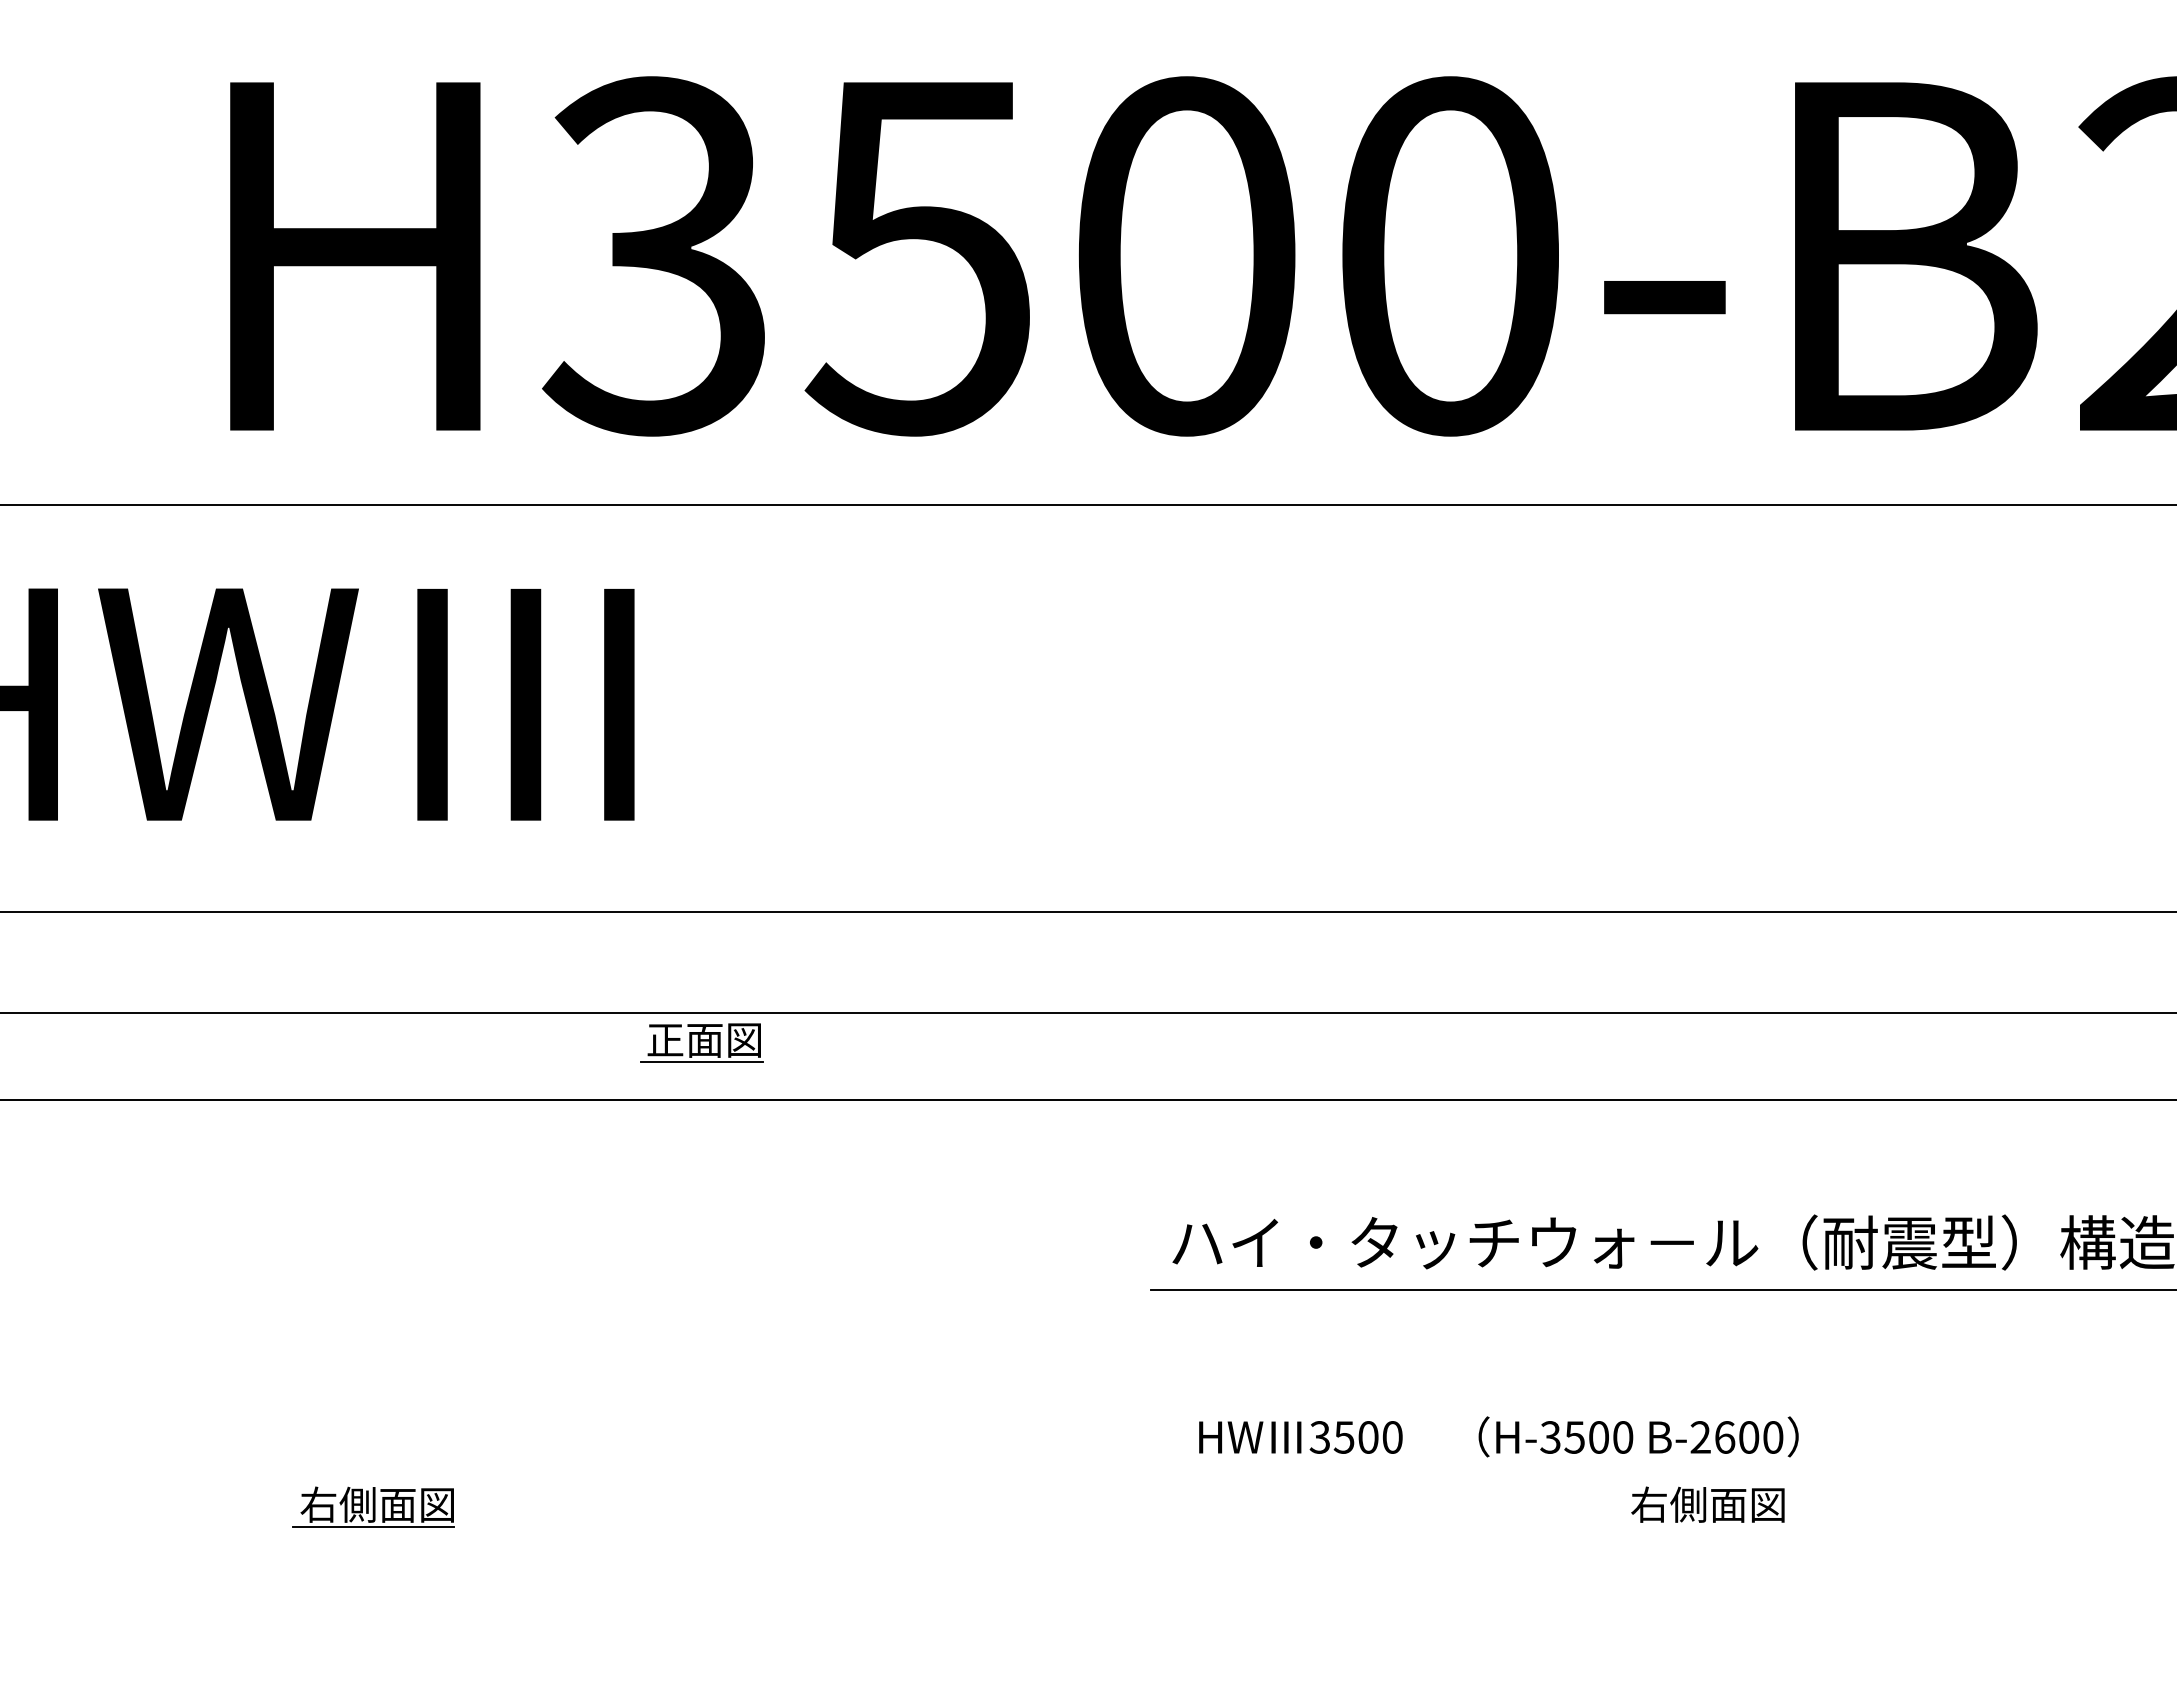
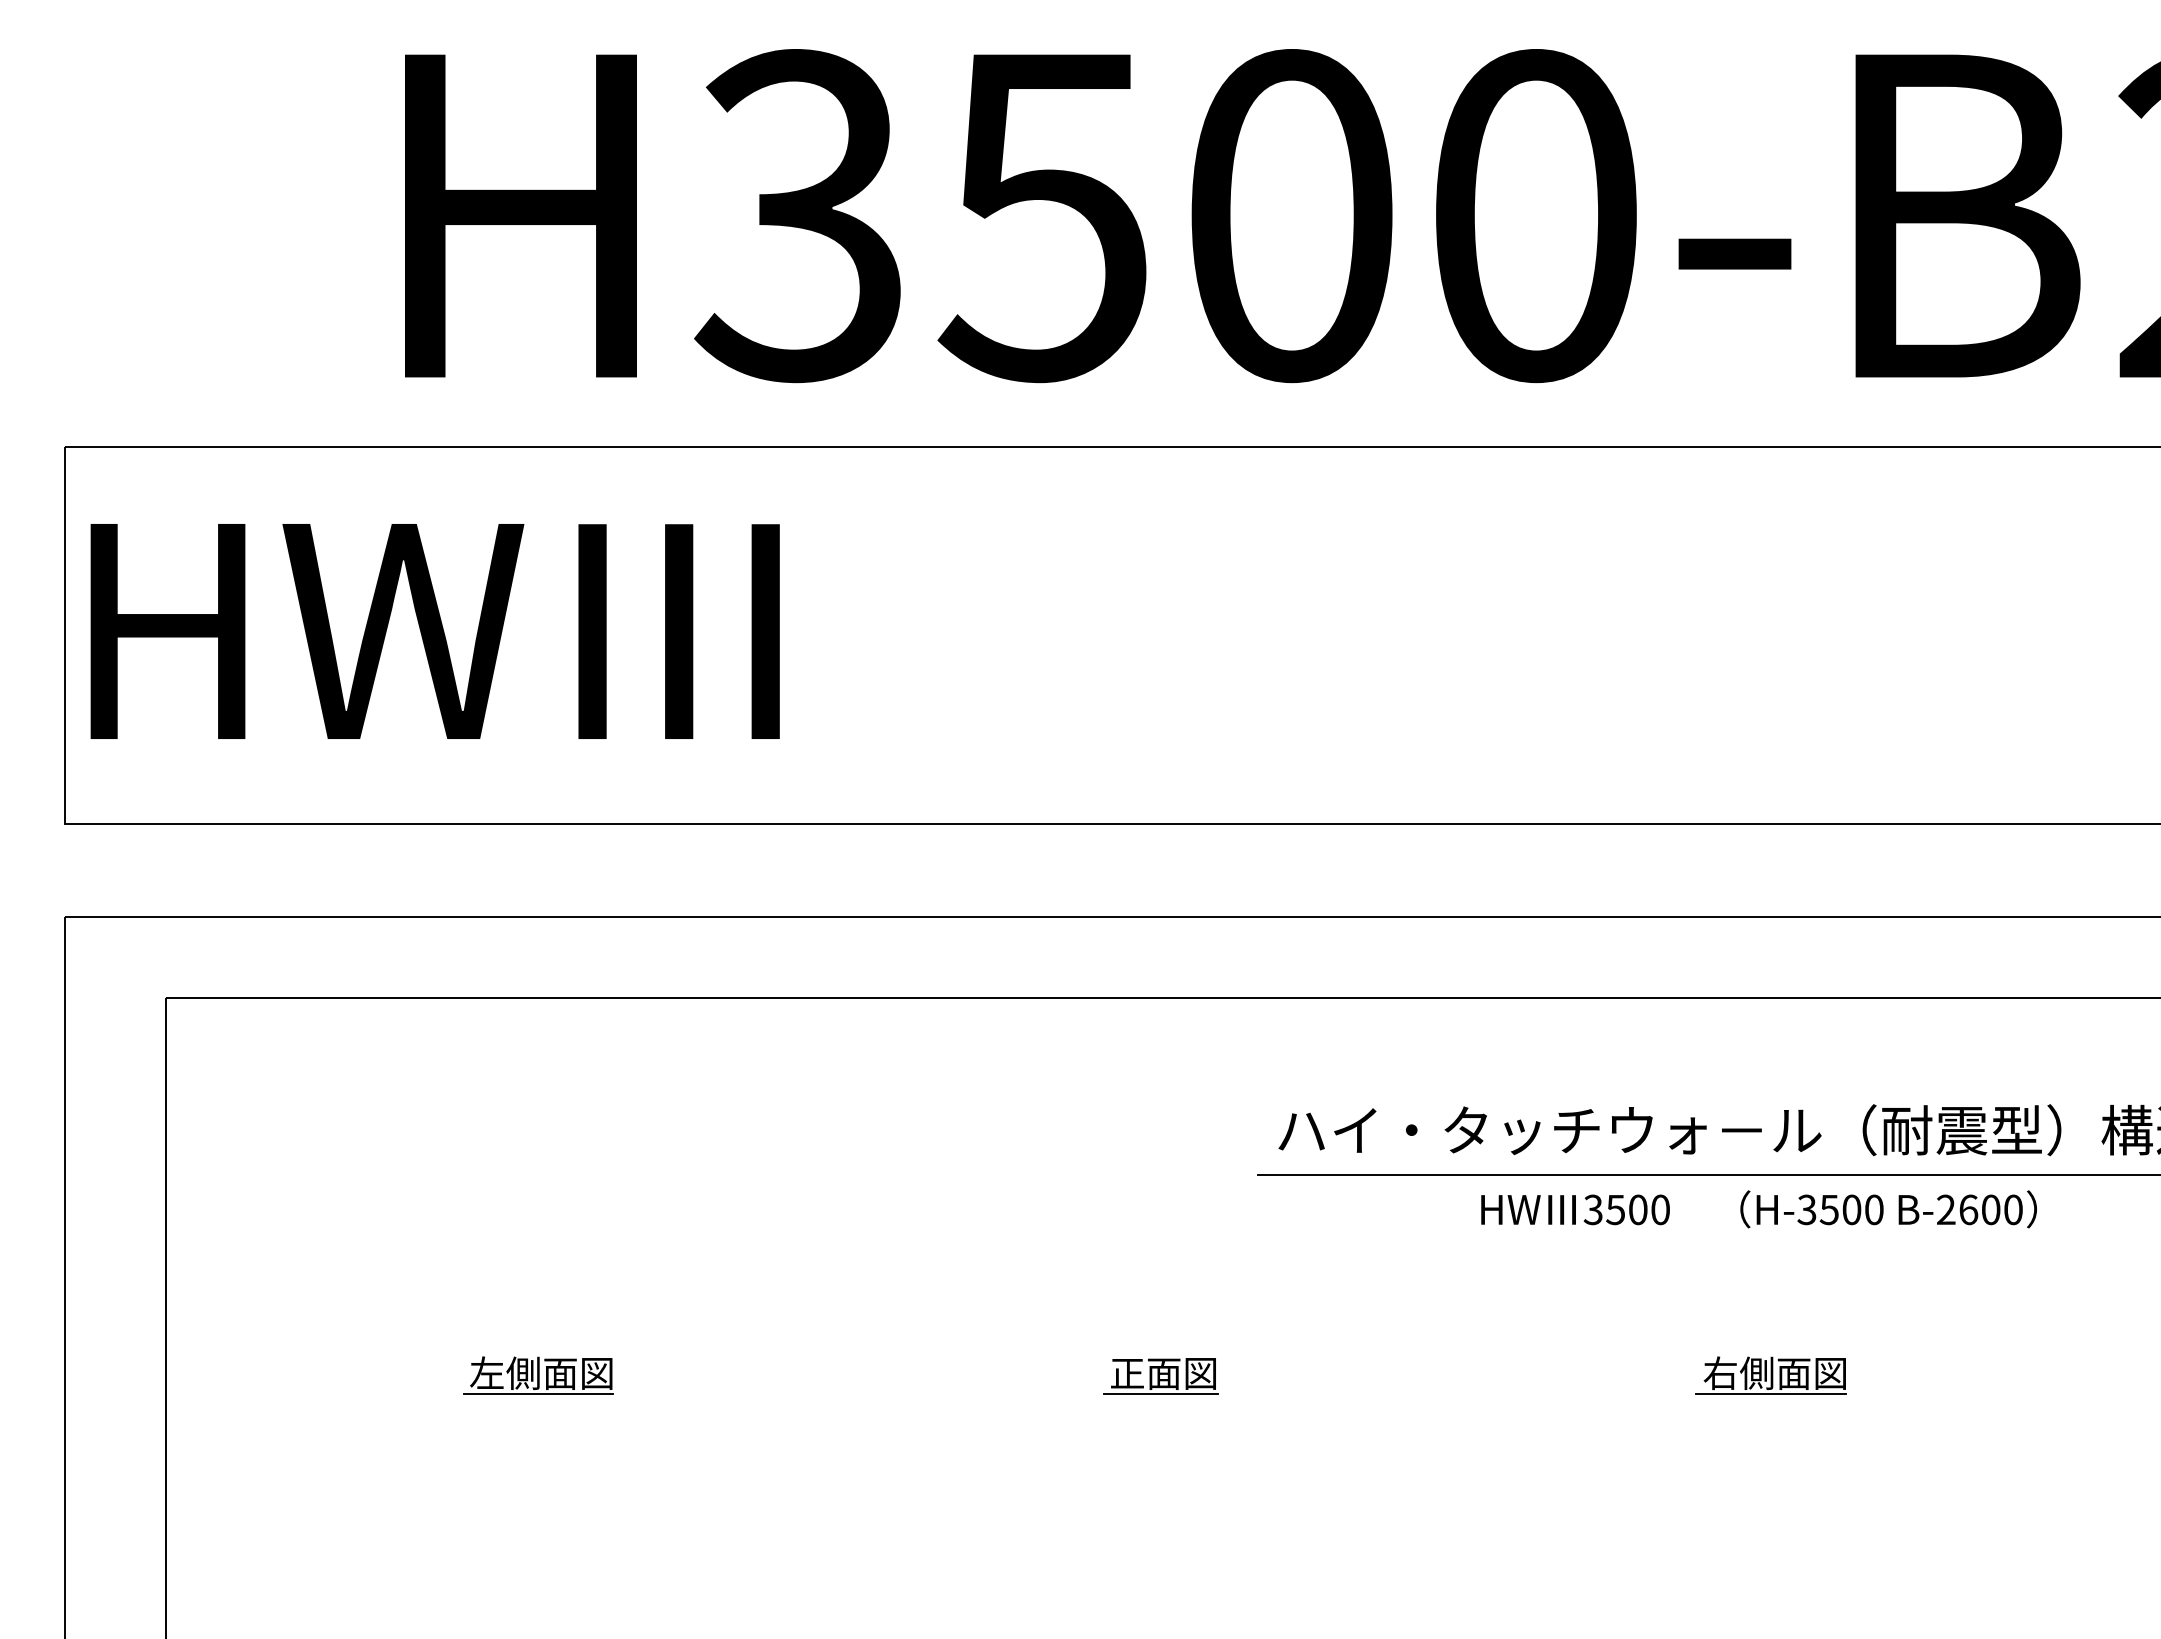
part: (701, 1043) -> (1160, 1376), moved
text: (1498, 1437) -> (1758, 1209), moved
text: (318, 1505) -> (486, 1373), 右側面図 -> 左側面図
line: (1703, 1526) -> (1770, 1393), added

